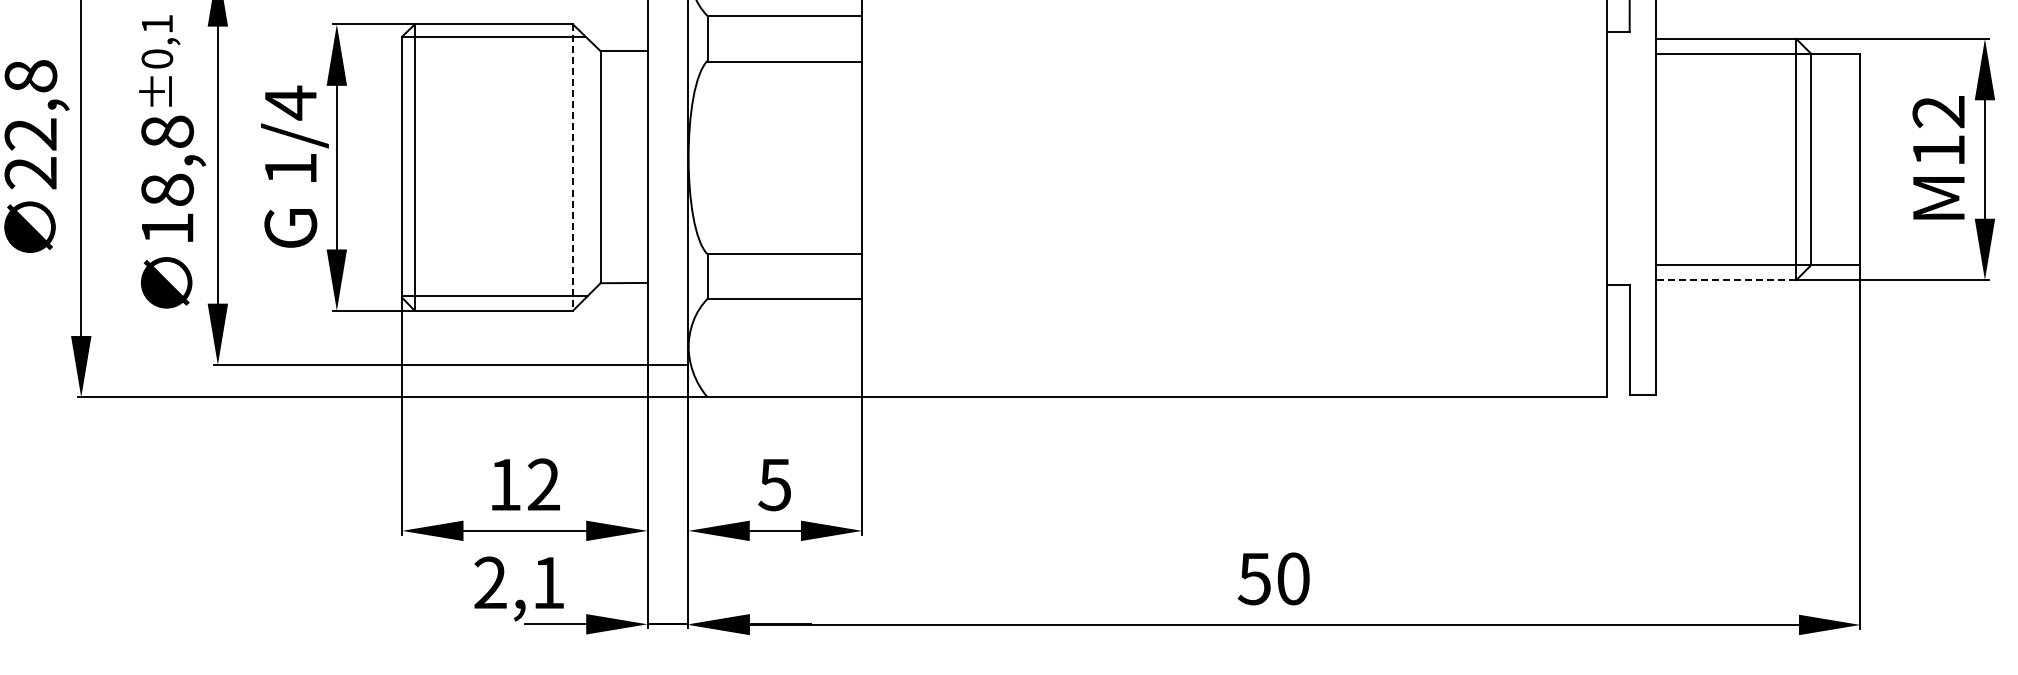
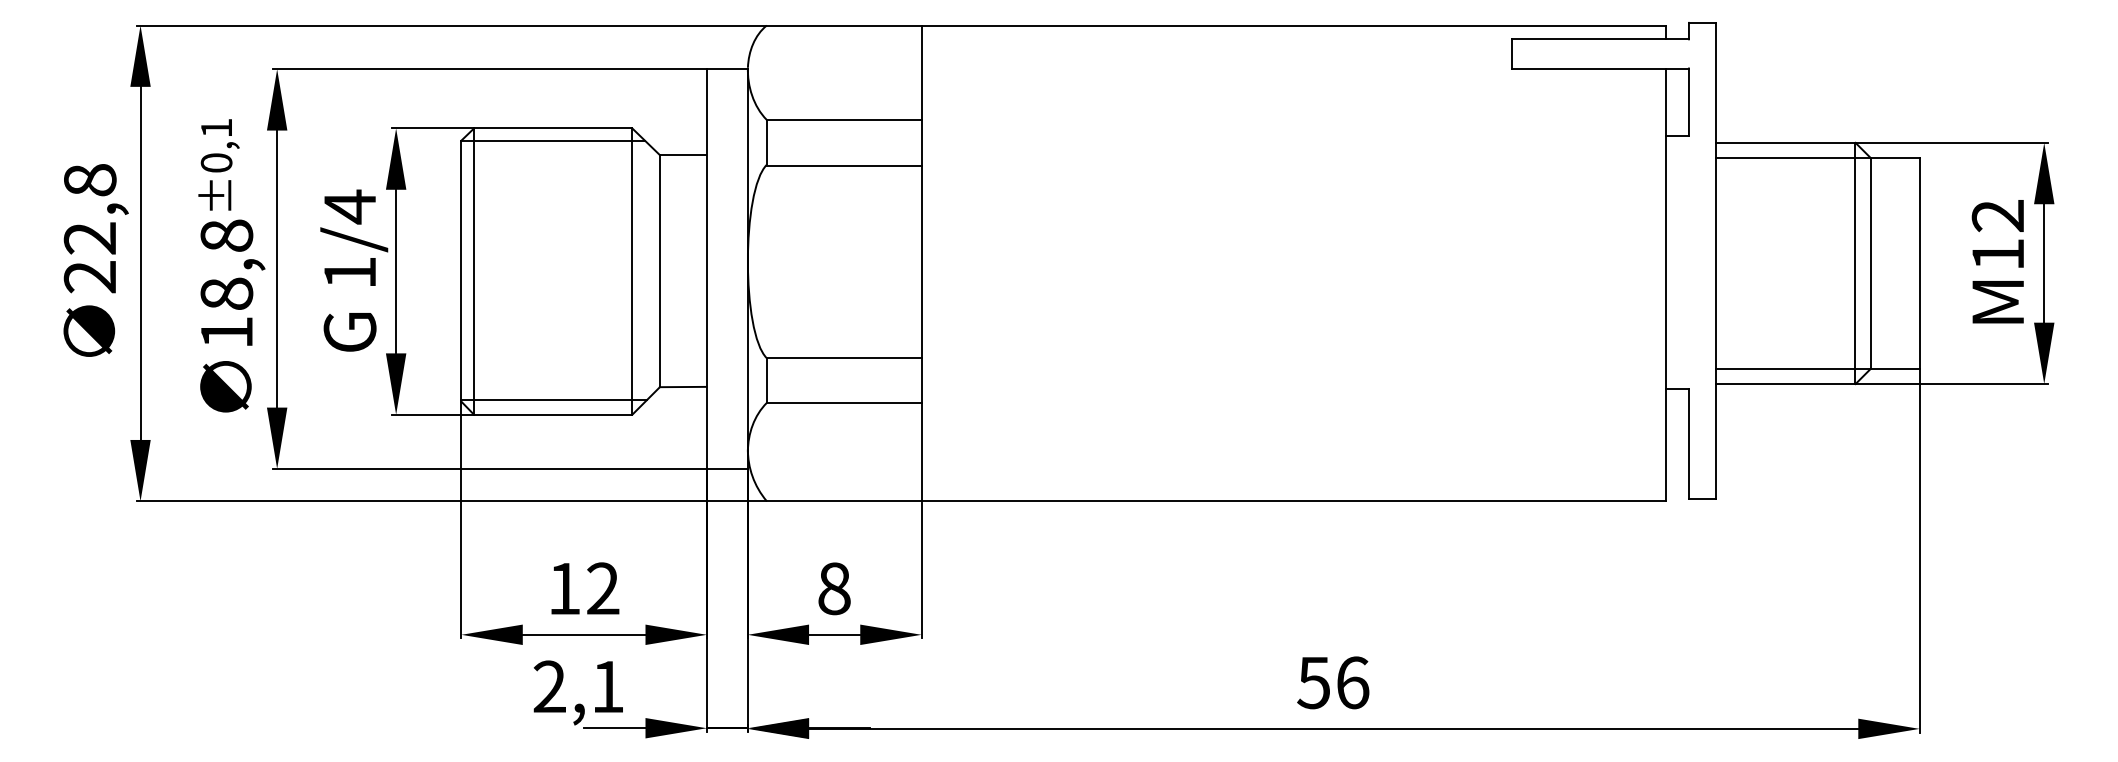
line: (573, 168) -> (632, 272), dashed -> solid
line: (1726, 280) -> (1785, 384), dashed -> solid
text: (774, 484) -> (833, 588), 5 -> 8
text: (1294, 578) -> (1353, 682), 50 -> 56

